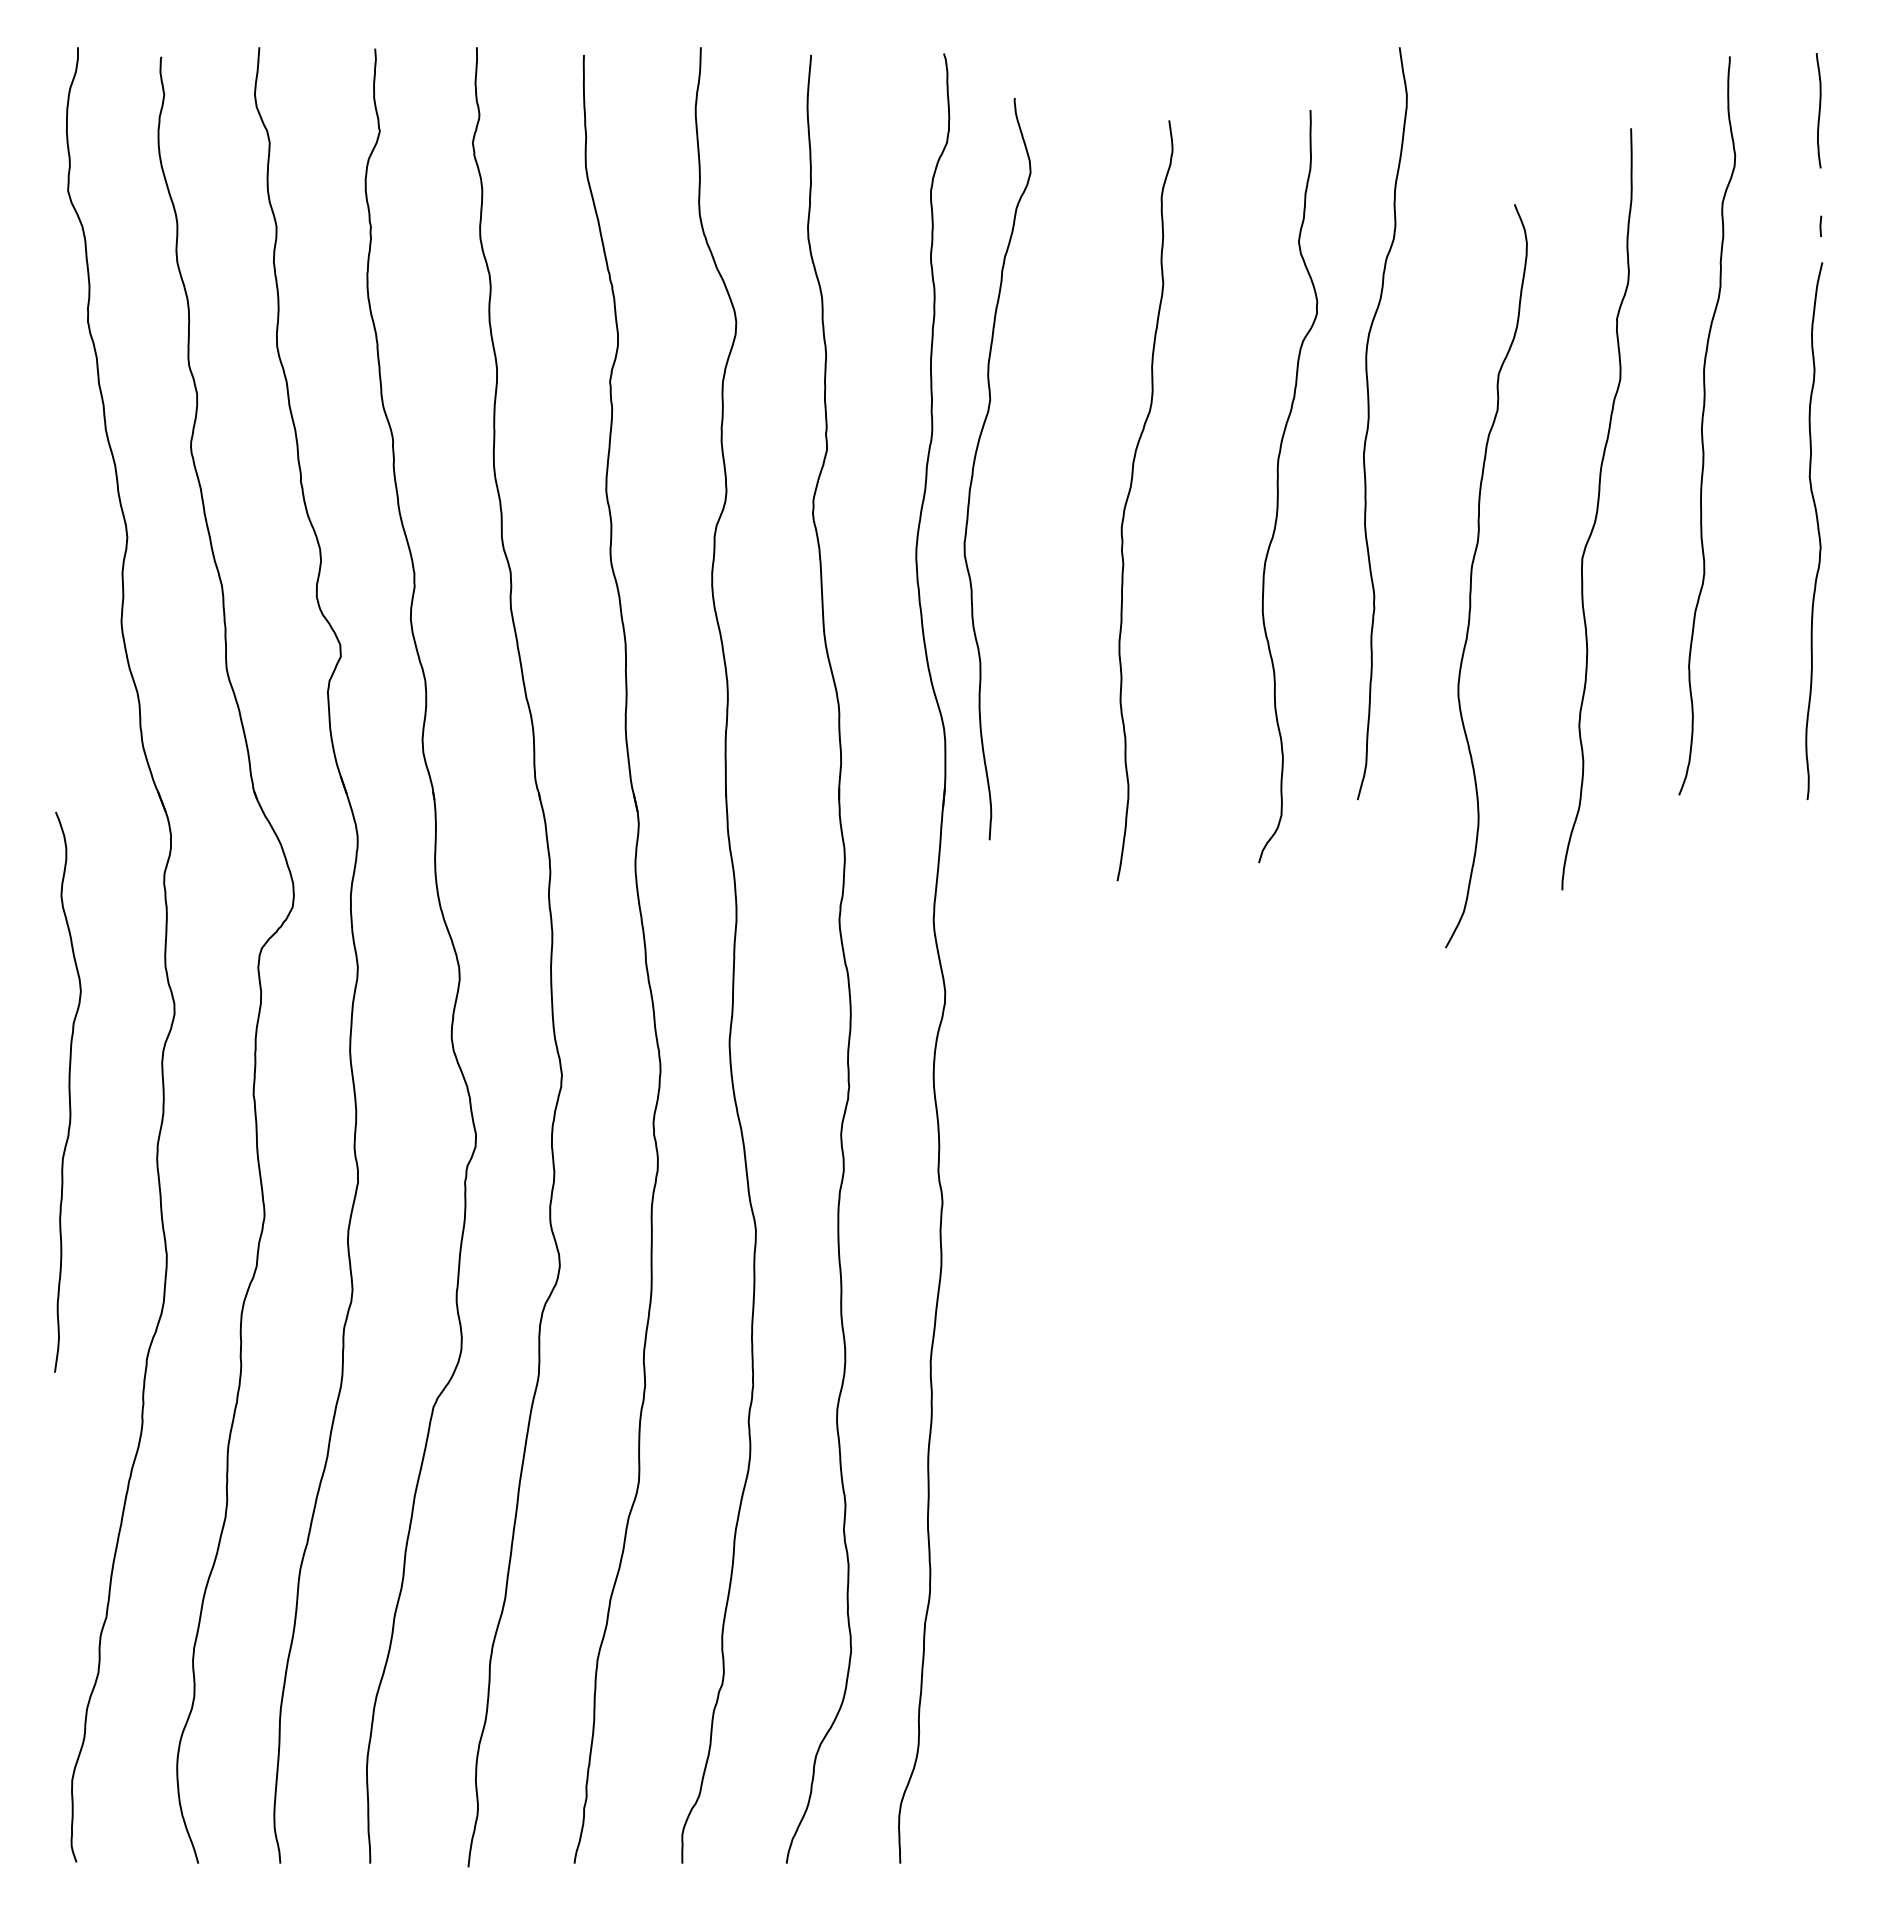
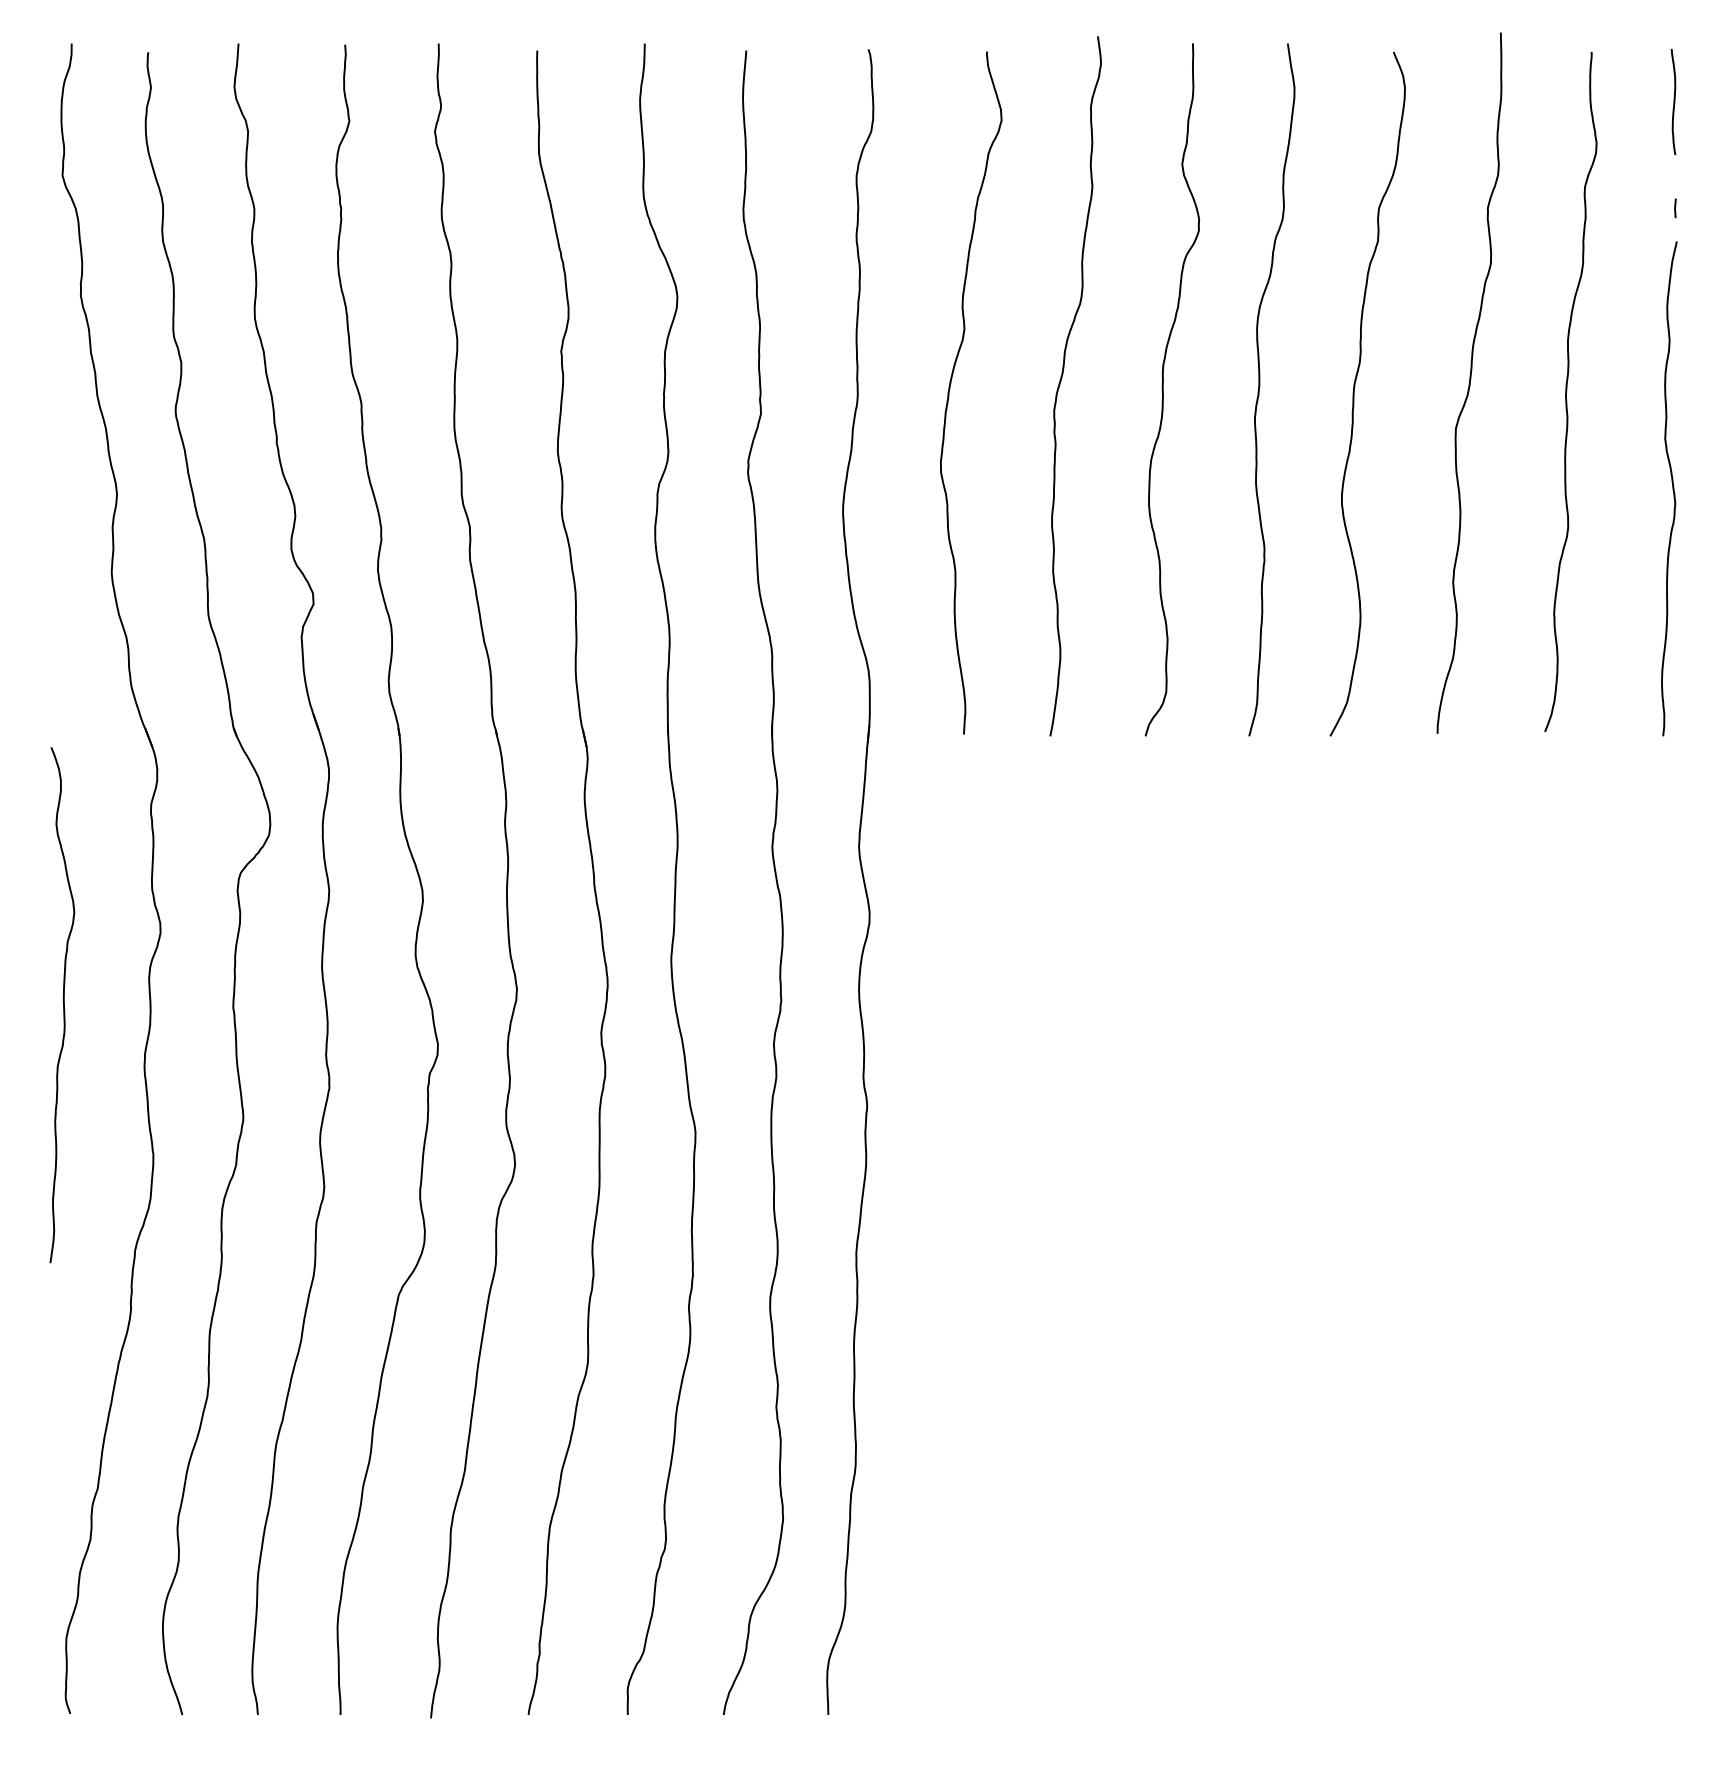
curve: (974, 467) -> (949, 391), moved
curve: (1278, 486) -> (1163, 389), moved
curve: (1129, 495) -> (1061, 381), moved
curve: (1596, 509) -> (1468, 383), moved
curve: (1472, 576) -> (1354, 394), moved

